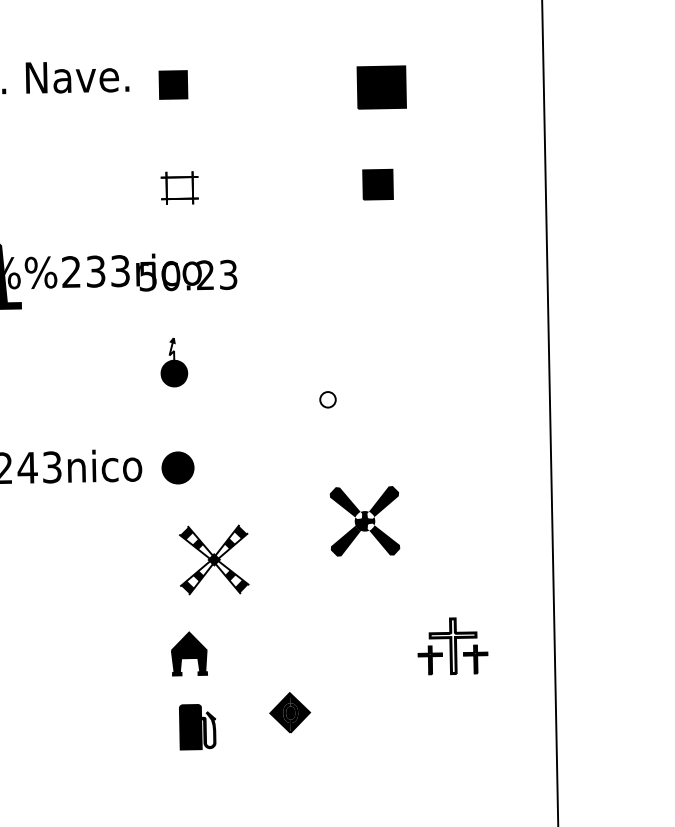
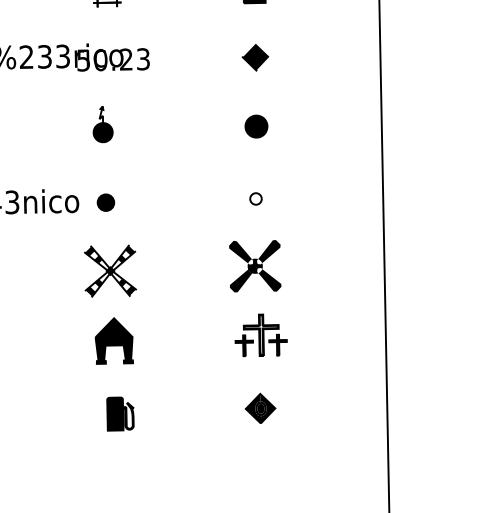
part: (379, 272) -> (255, 57), added
fill: (380, 365) -> (256, 126), added
part: (327, 399) -> (255, 198), moved
part: (178, 467) -> (106, 202), size x0.71
part: (364, 521) -> (254, 266), moved
part: (214, 559) -> (110, 270), moved
part: (452, 646) -> (260, 335), moved
part: (189, 653) -> (114, 340), size x1.43
part: (290, 712) -> (260, 408), moved
part: (197, 727) -> (120, 414), moved

